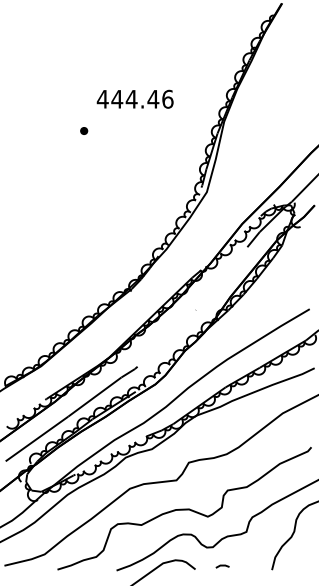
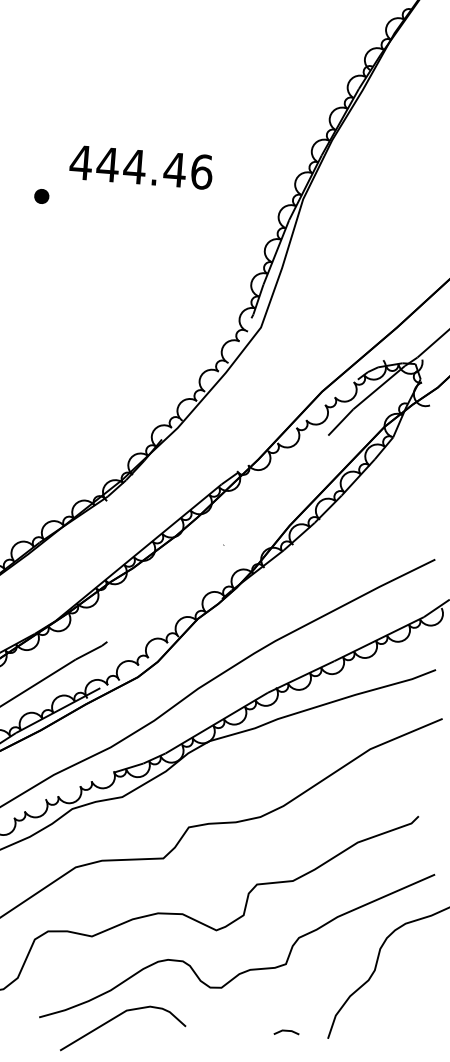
text: (134, 98) -> (140, 165), moved
line: (222, 566) -> (286, 1032), moved

